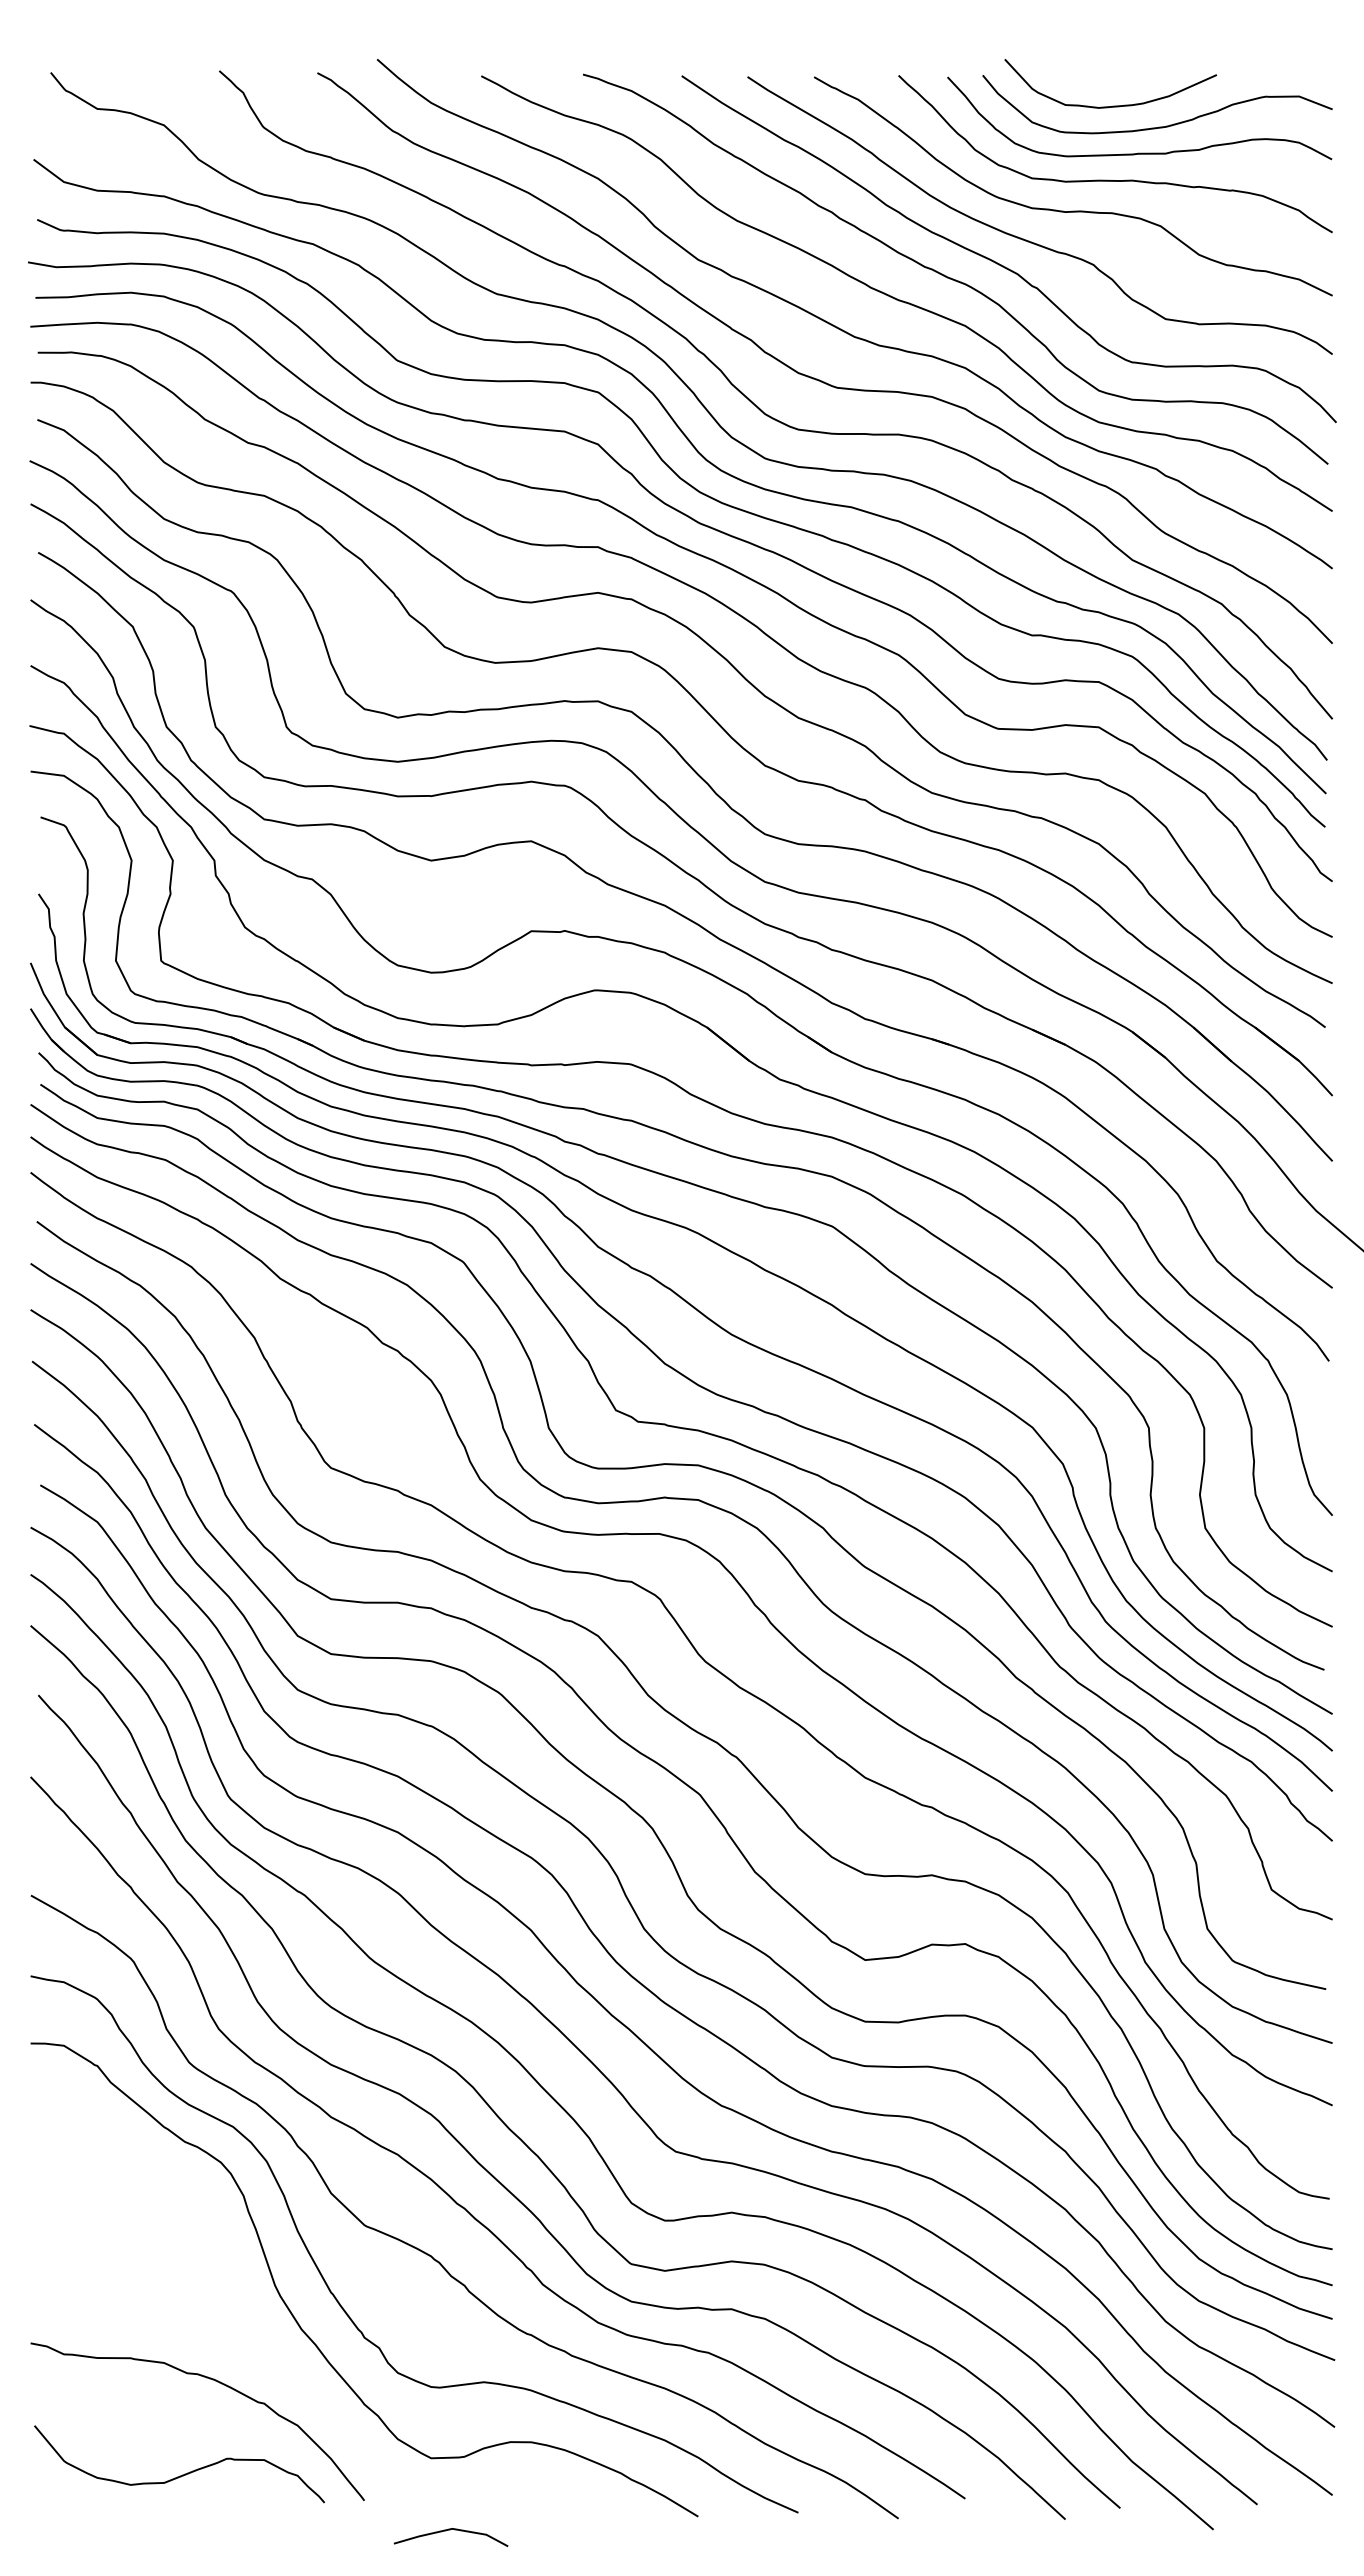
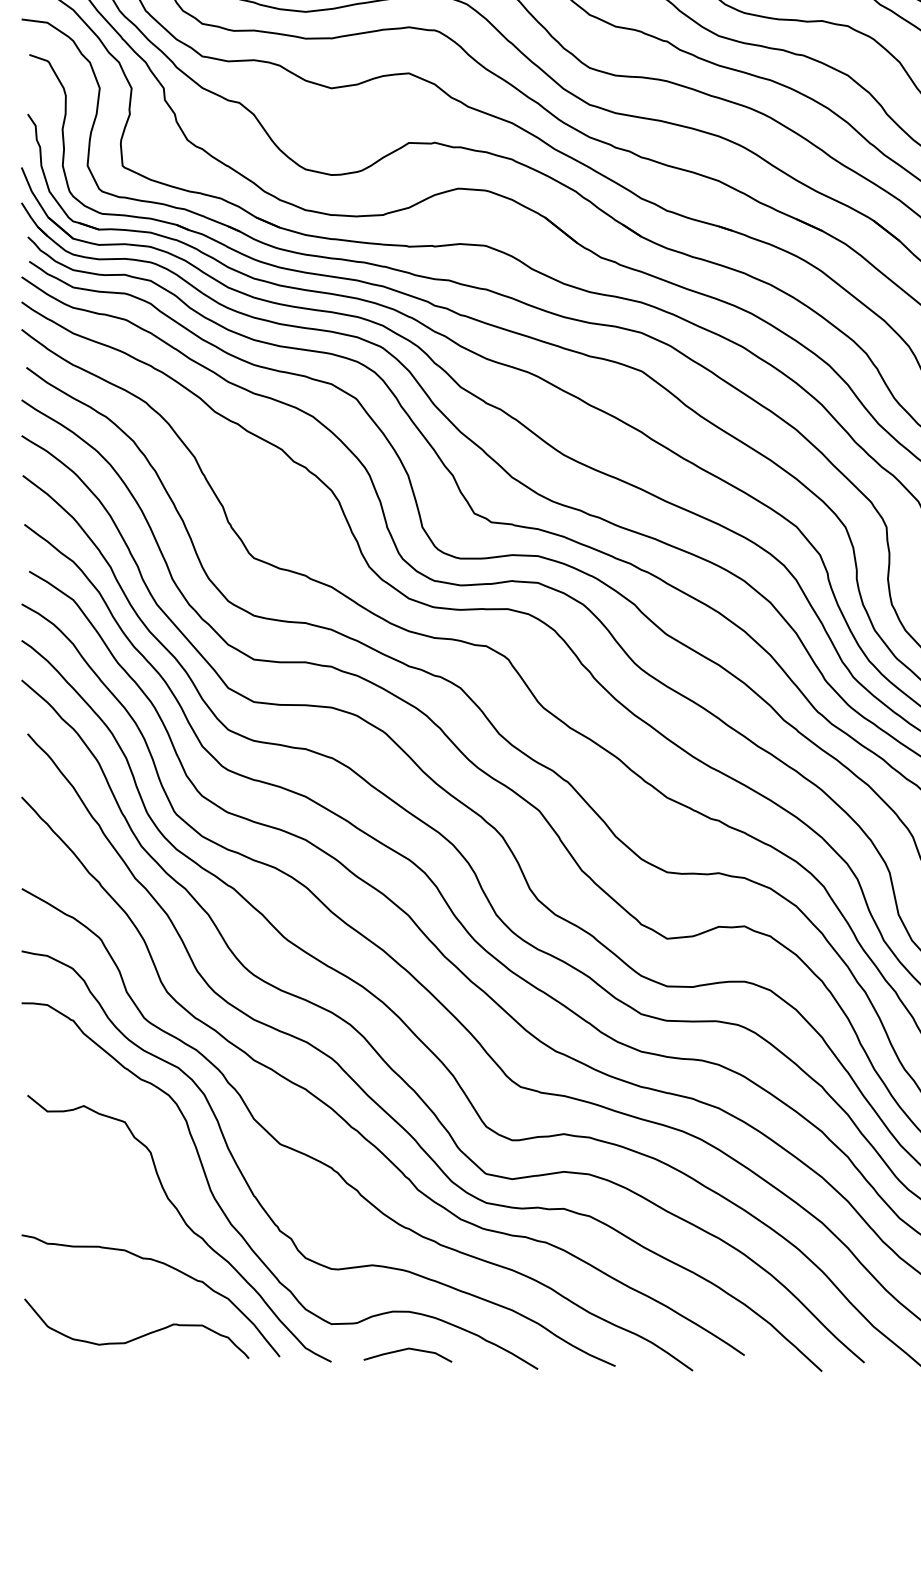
curve: (241, 2328) -> (184, 1223), added
line: (450, 2530) -> (407, 1349), moved

